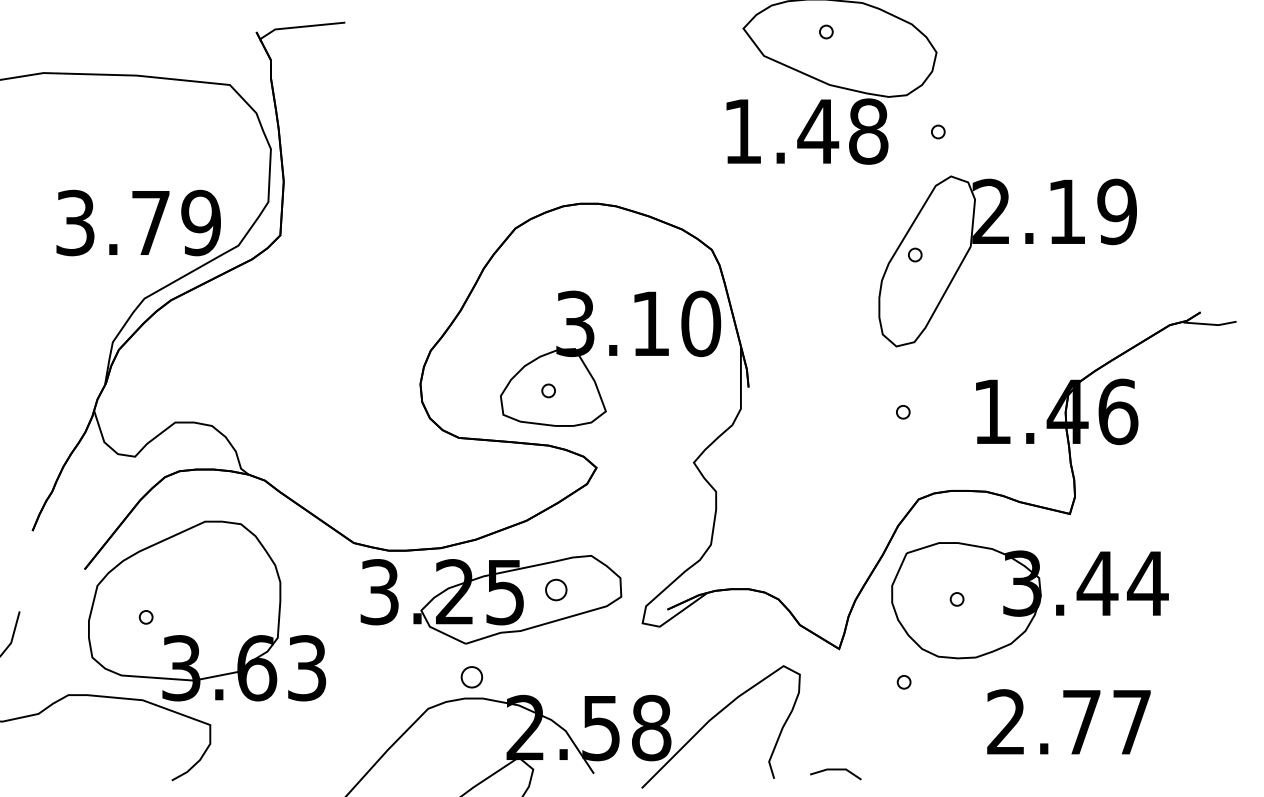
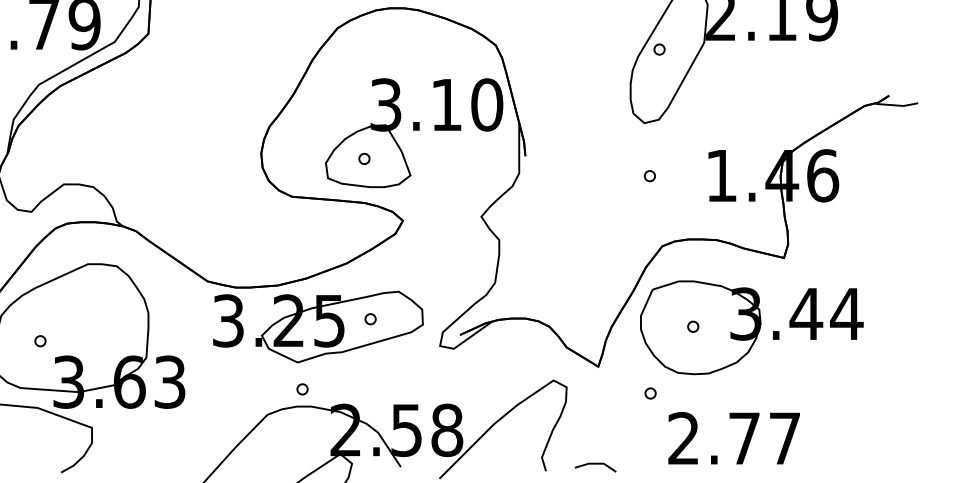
part: (556, 589) -> (370, 318), size x0.62
part: (471, 676) -> (302, 388), size x0.62
text: (1068, 721) -> (733, 437), moved

